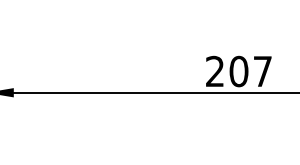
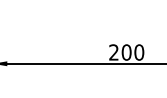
text: (263, 71) -> (139, 52), 207 -> 200

